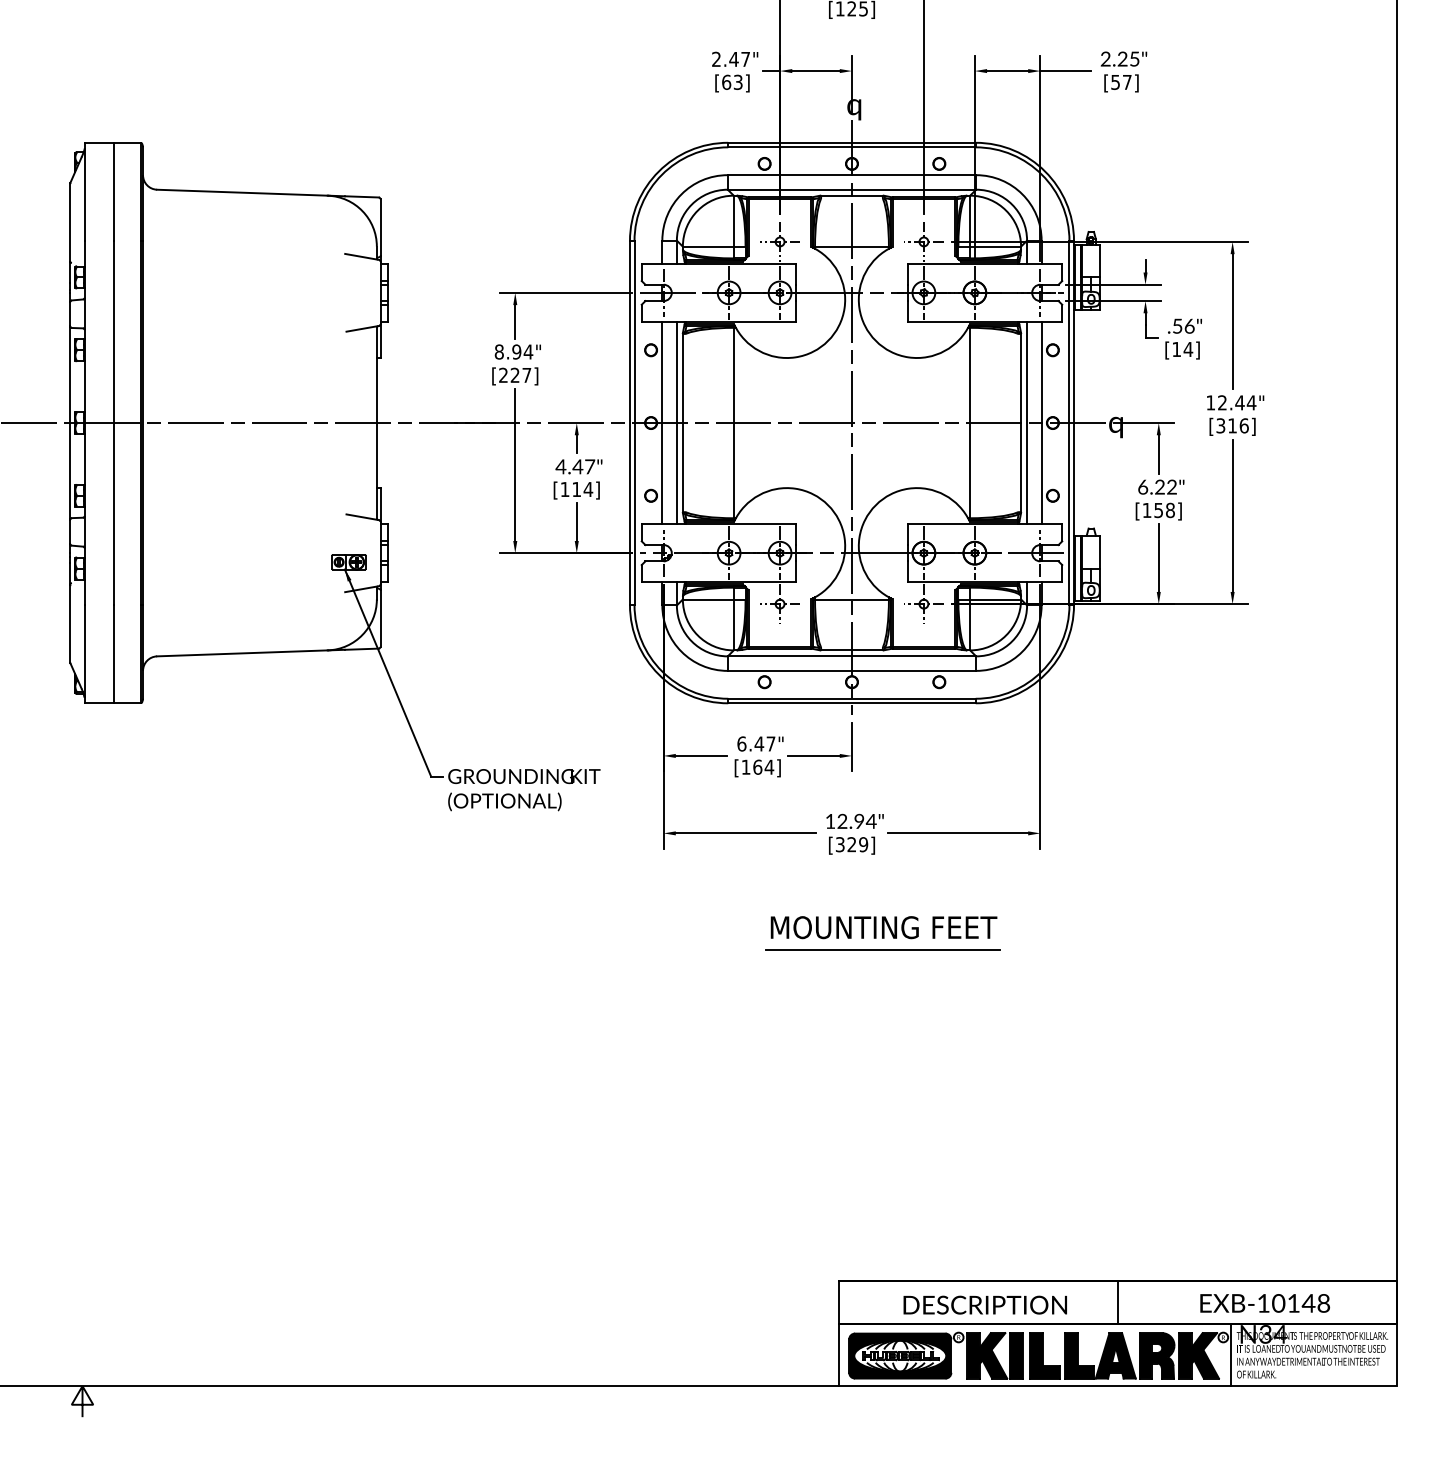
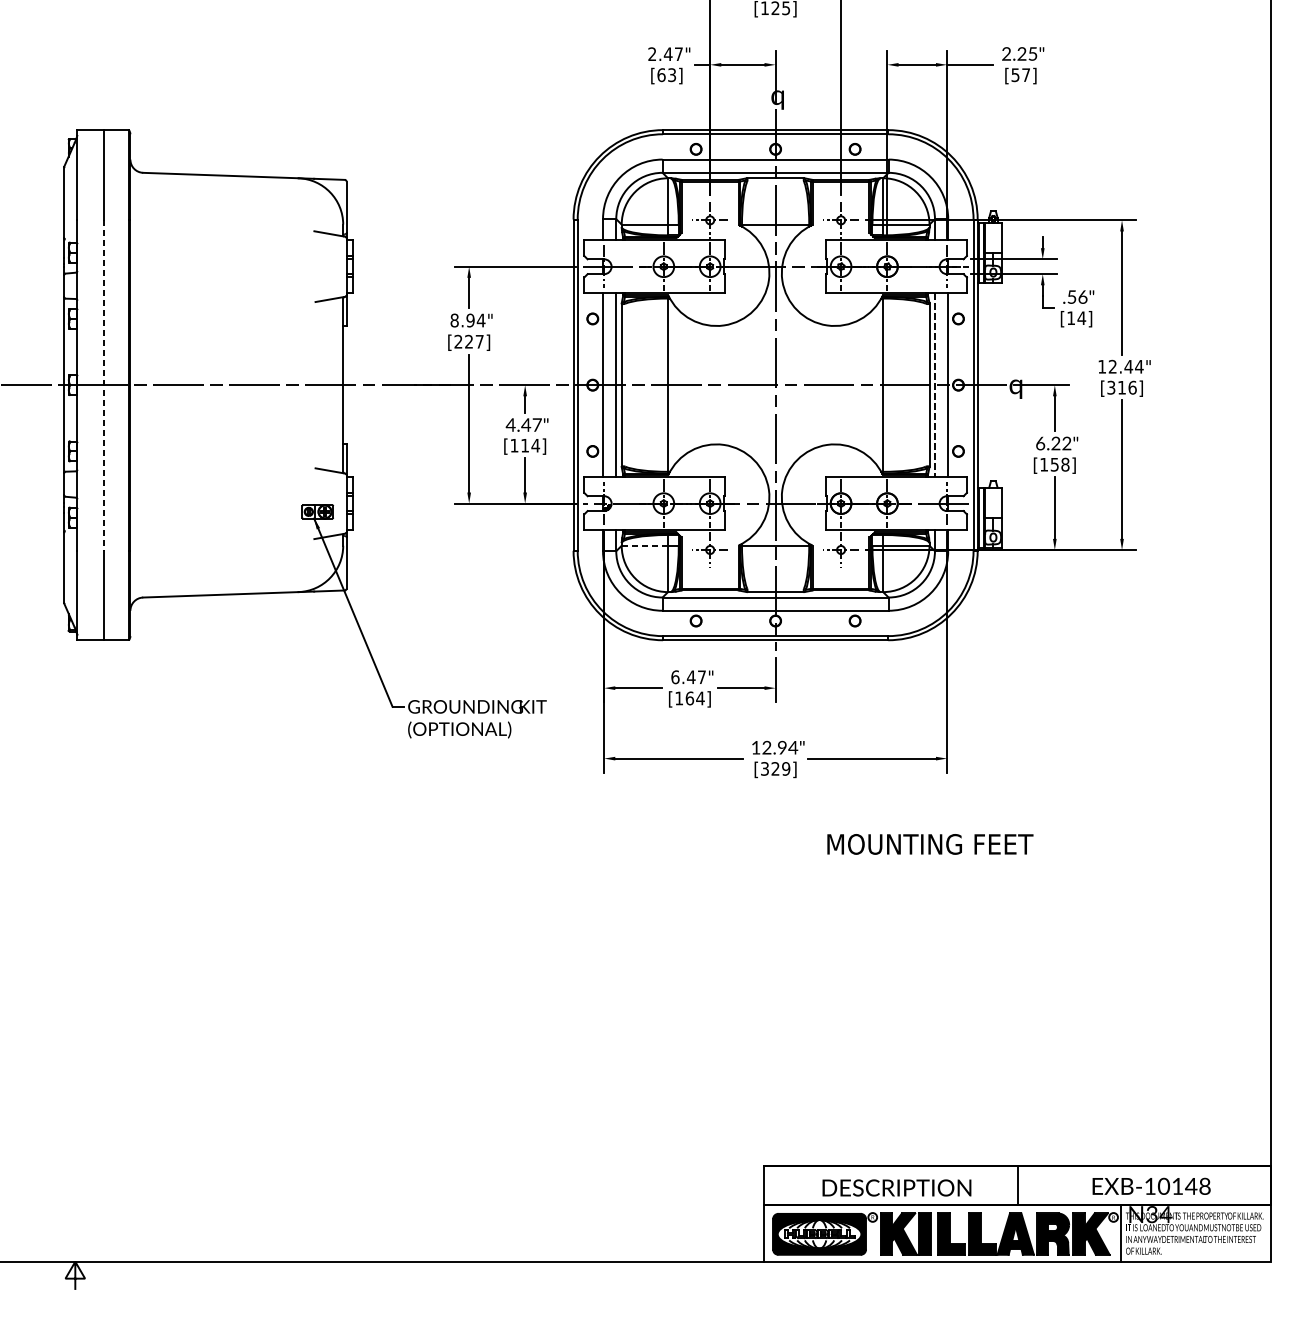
line: (113, 423) -> (103, 385), solid -> dashed
line: (1027, 423) -> (935, 385), solid -> dashed
line: (708, 599) -> (645, 545), solid -> dashed
text: (883, 927) -> (929, 844), moved
line: (882, 949) -> (803, 864), removed

